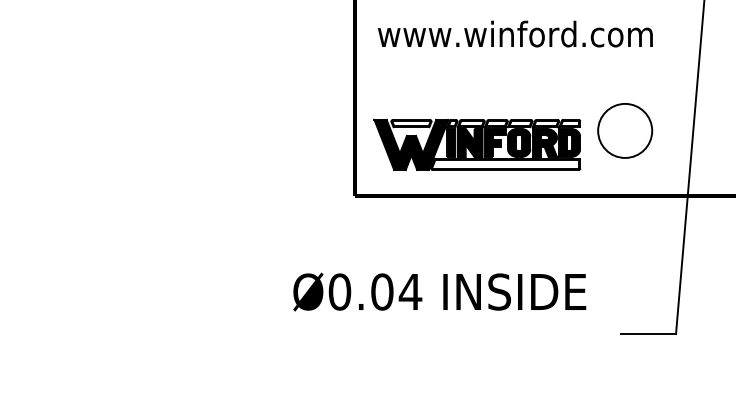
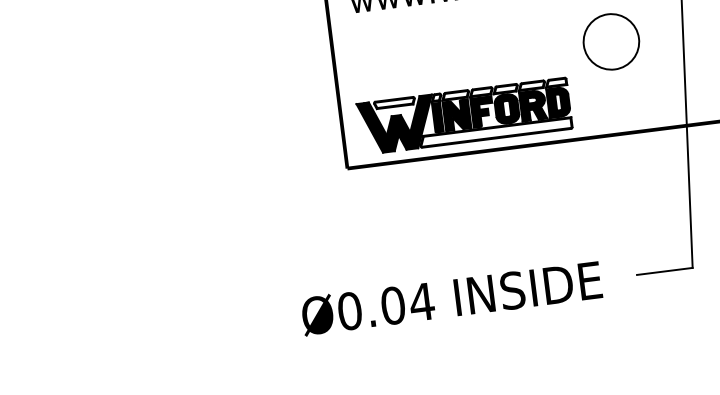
circle: (625, 130) -> (611, 41), moved
part: (476, 144) -> (463, 116), moved
text: (439, 291) -> (451, 297), moved

